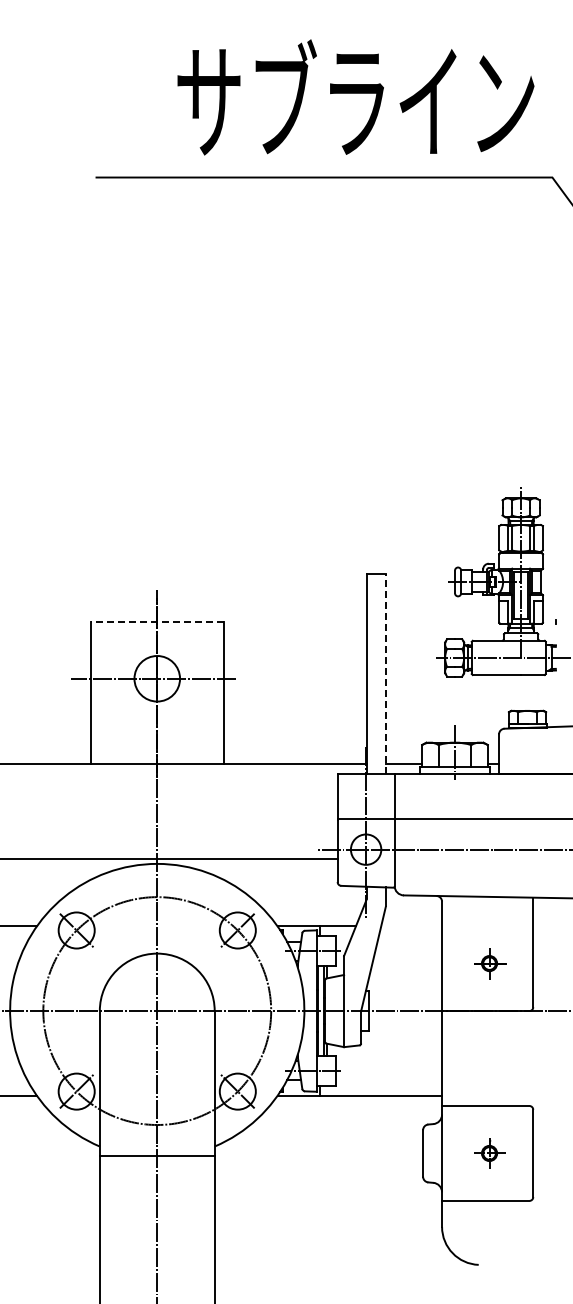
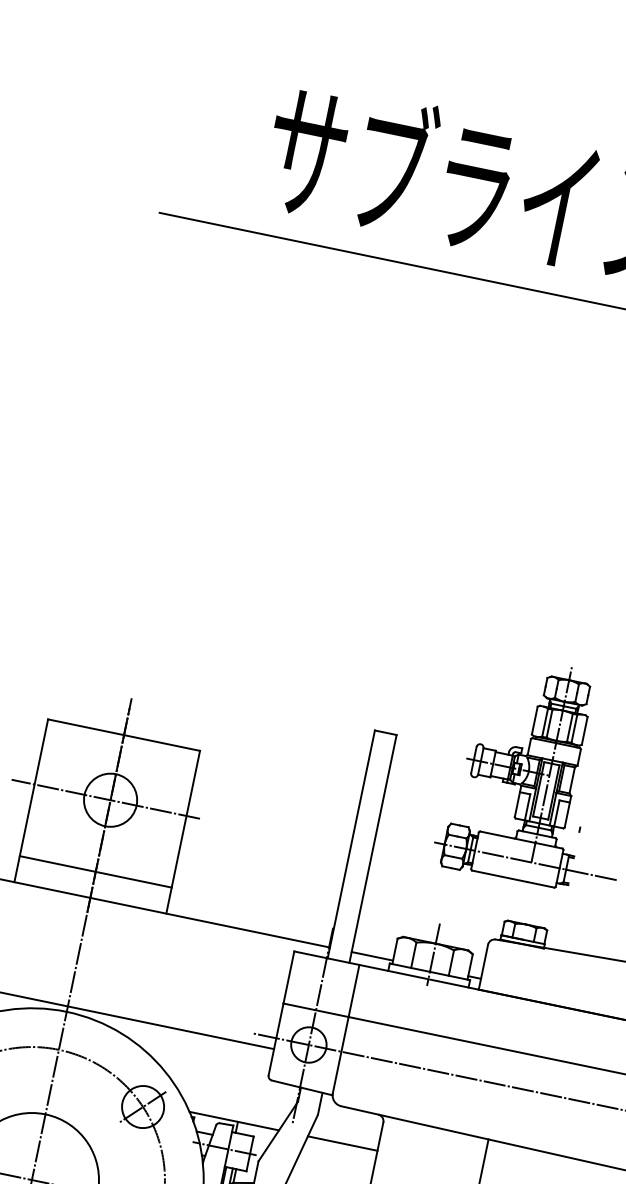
line: (156, 621) -> (123, 734), dashed -> solid
line: (385, 674) -> (372, 849), dashed -> solid
line: (156, 741) -> (94, 871), added
line: (411, 926) -> (342, 1143), added

